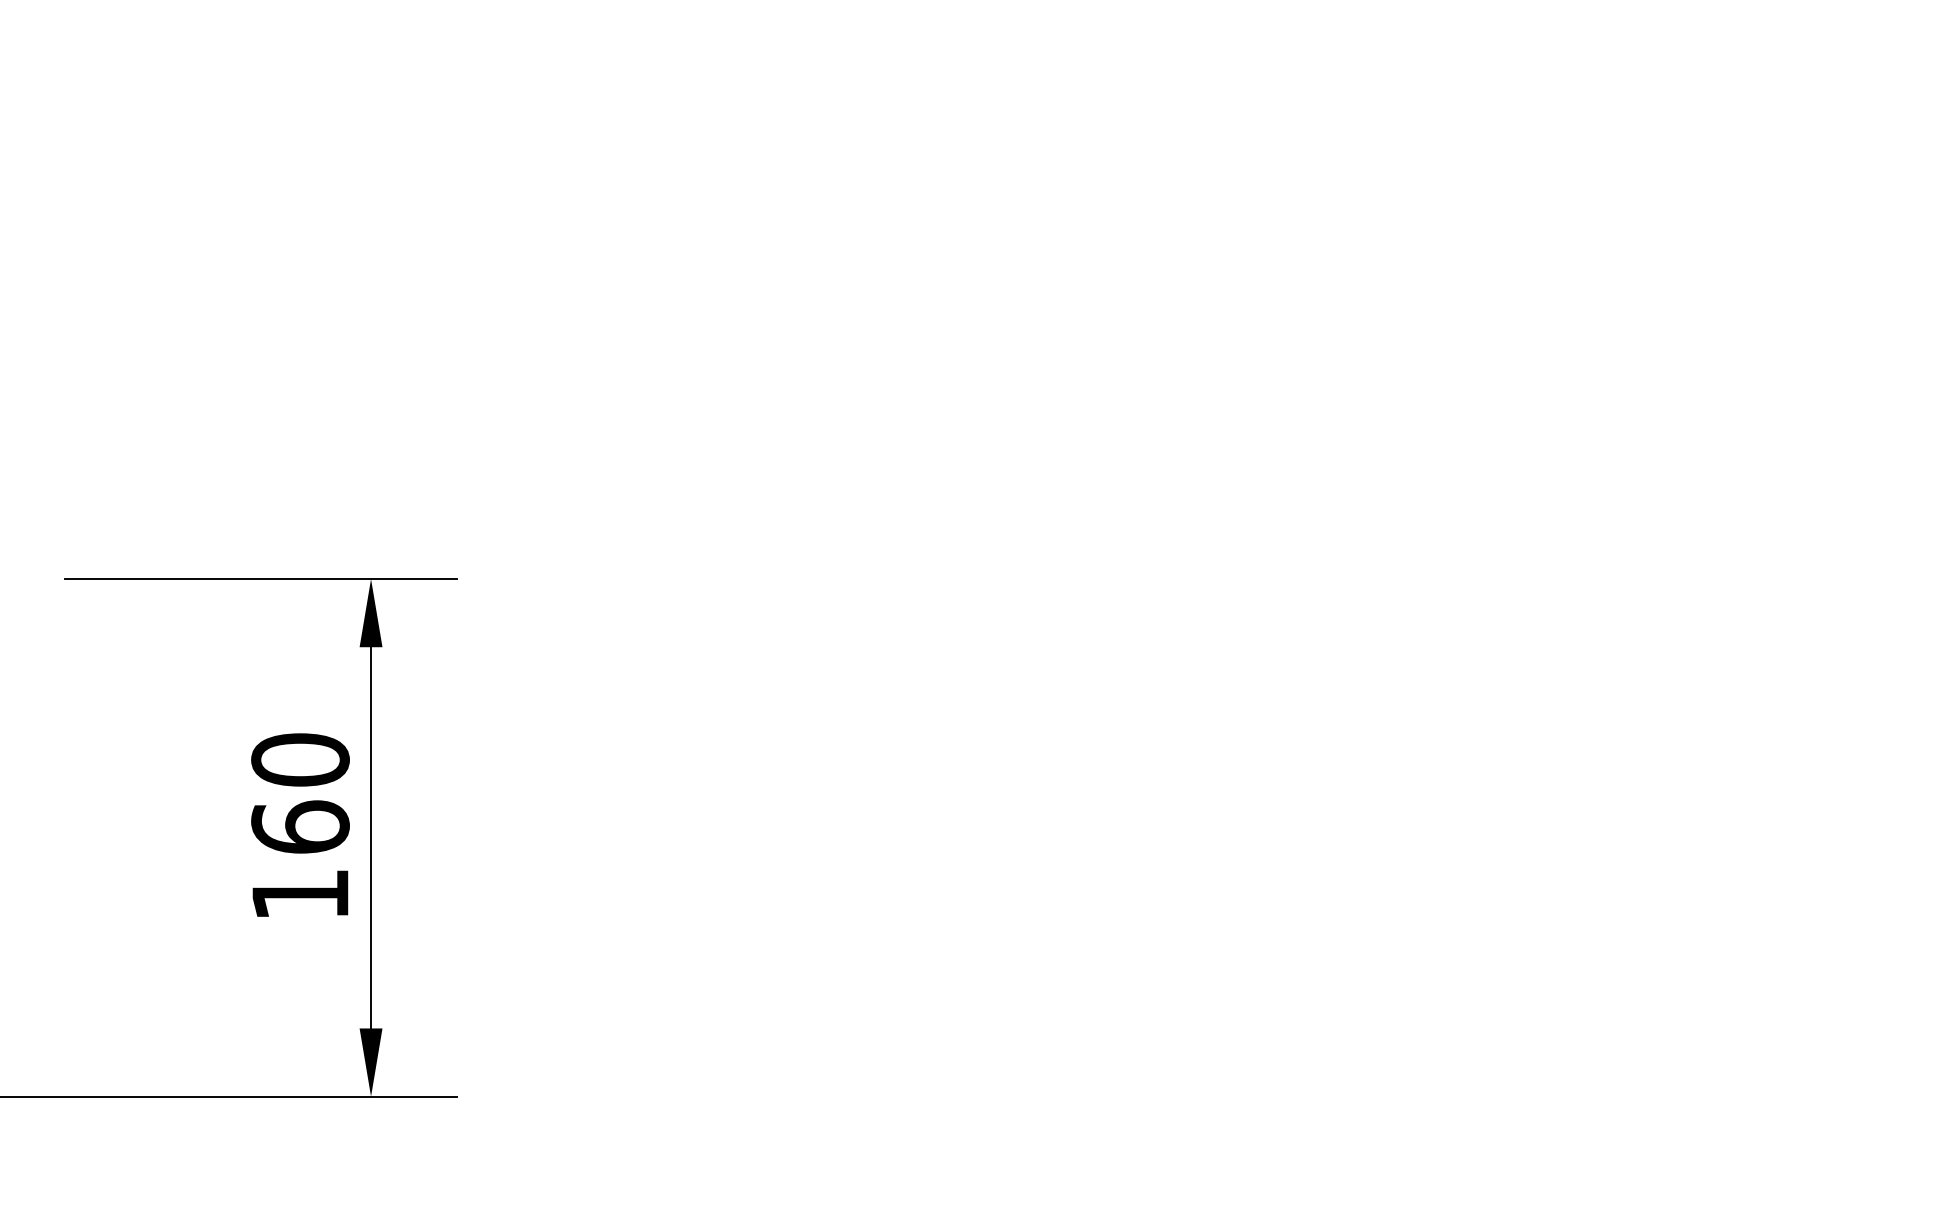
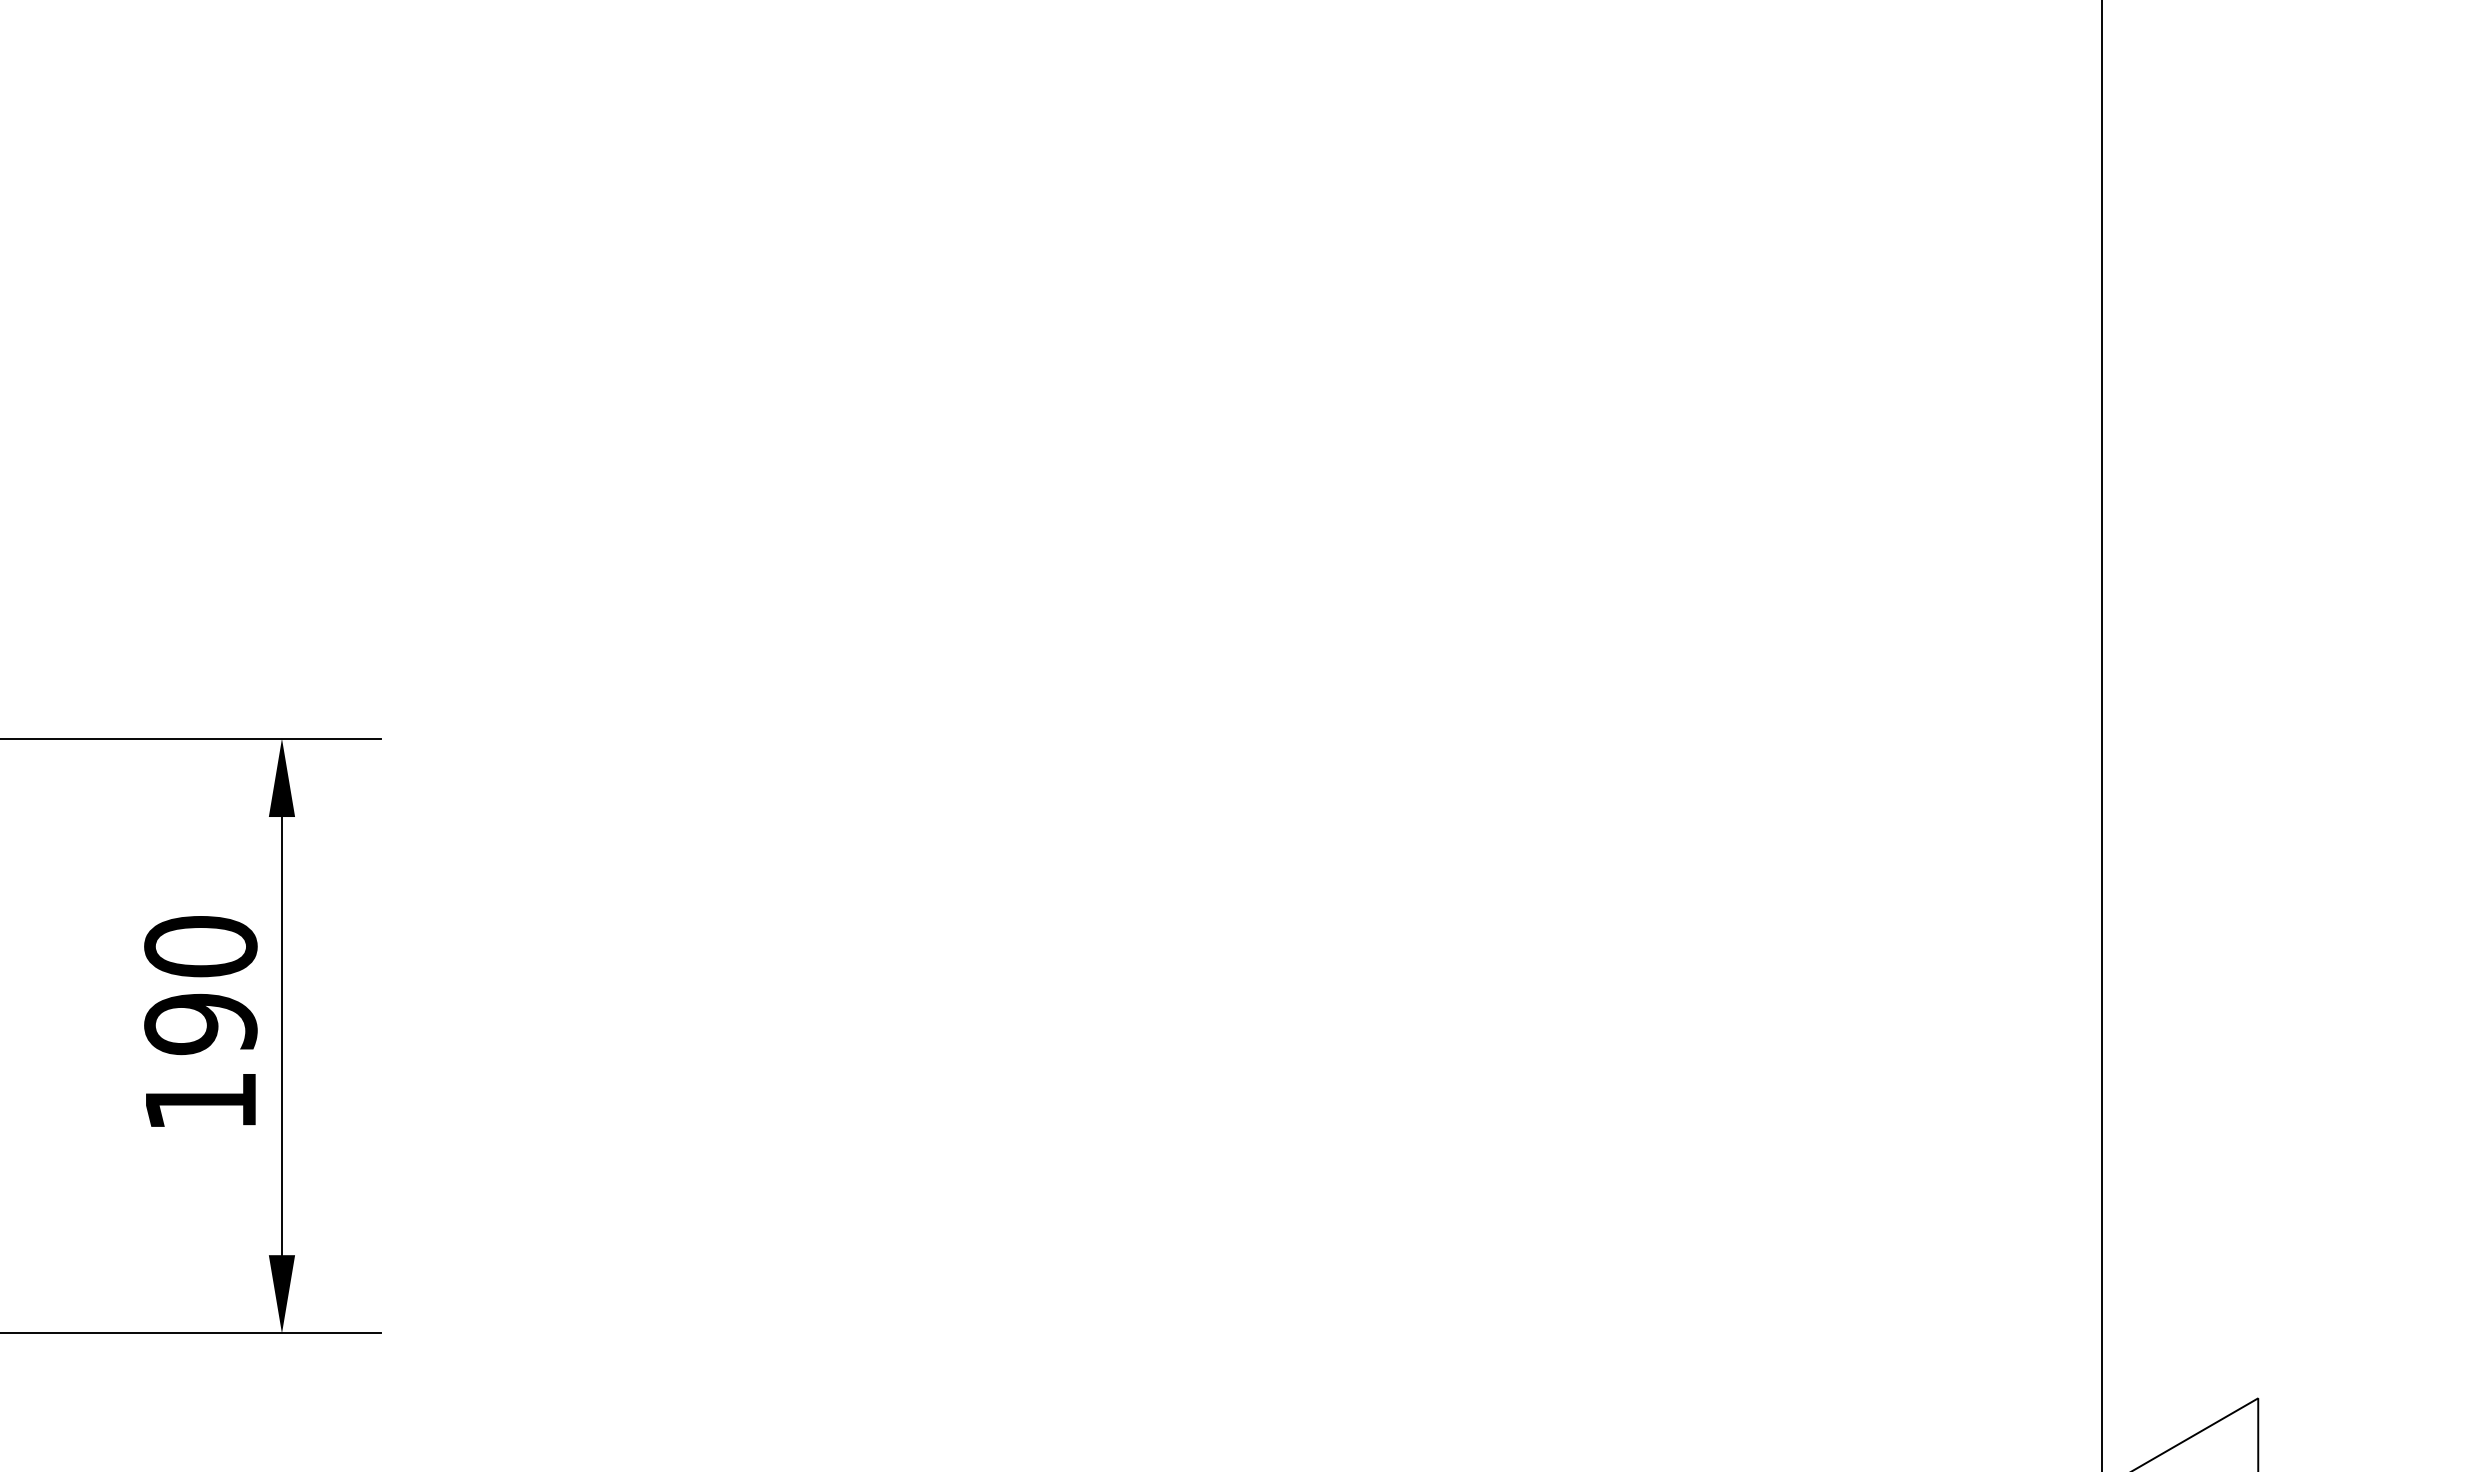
text: (300, 827) -> (200, 1024), 160 -> 190

